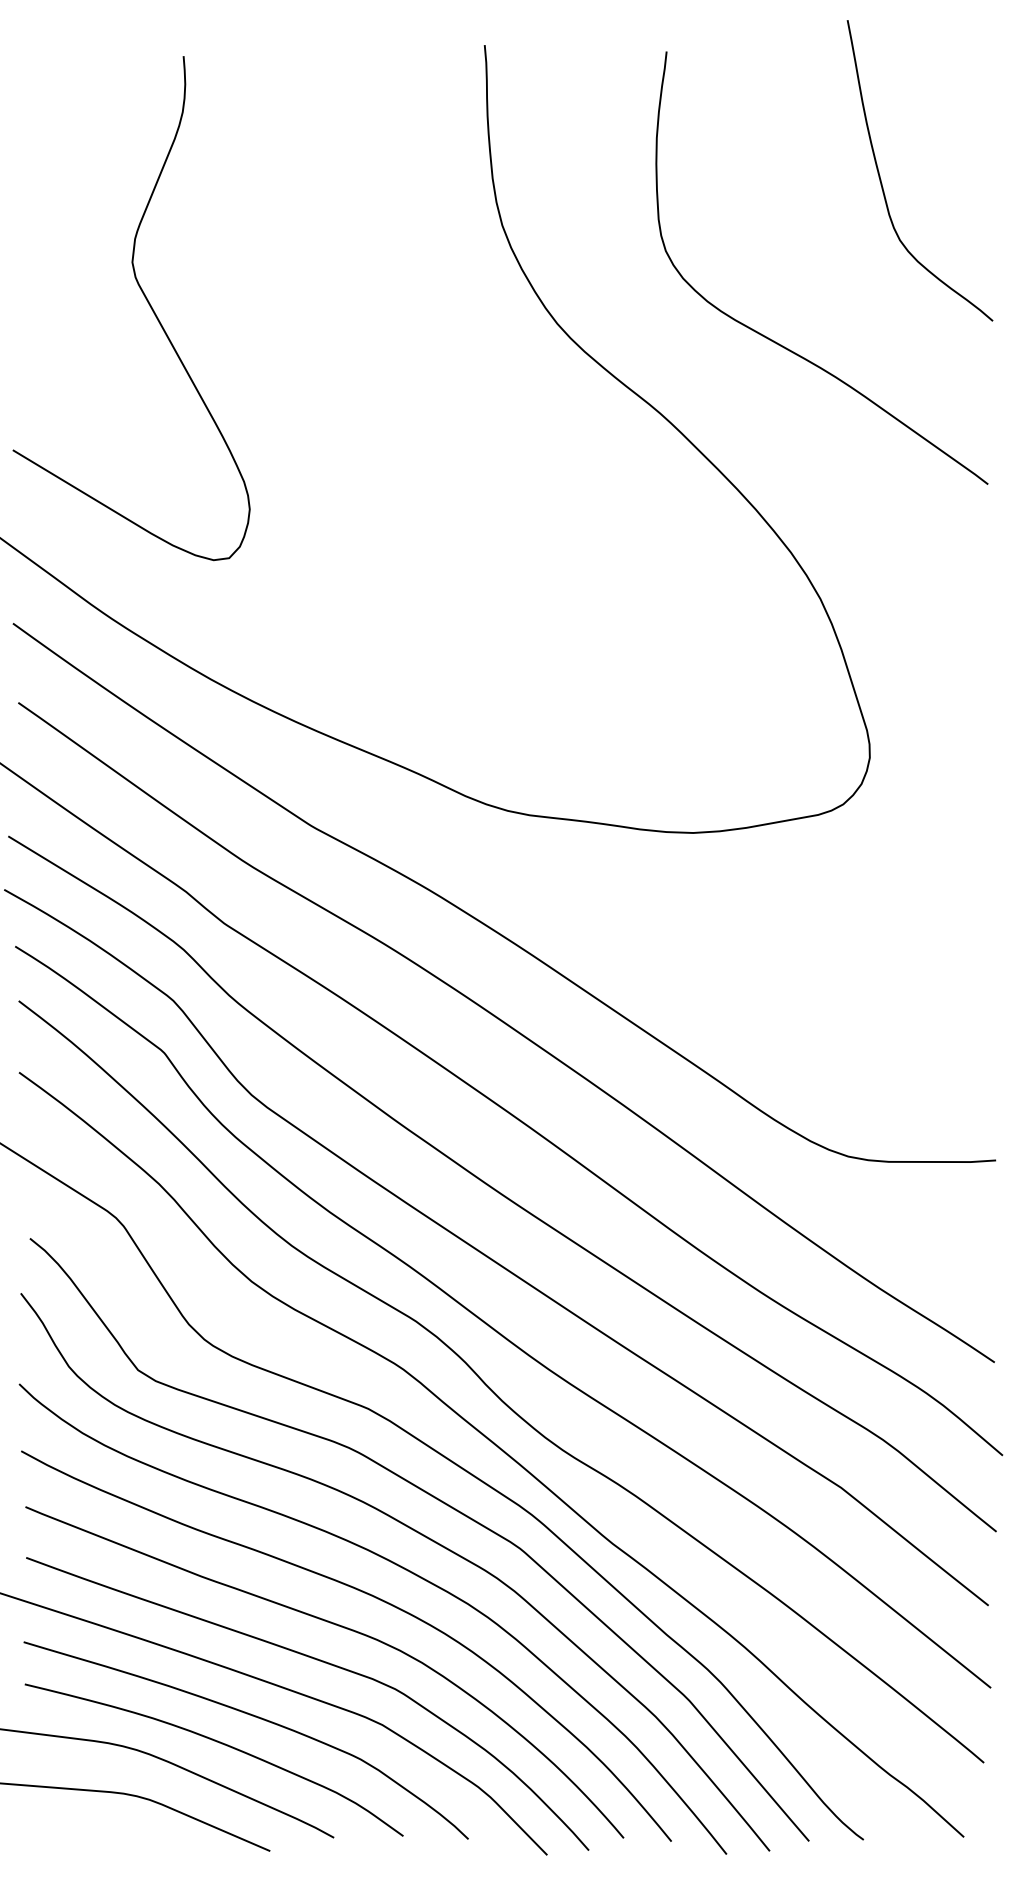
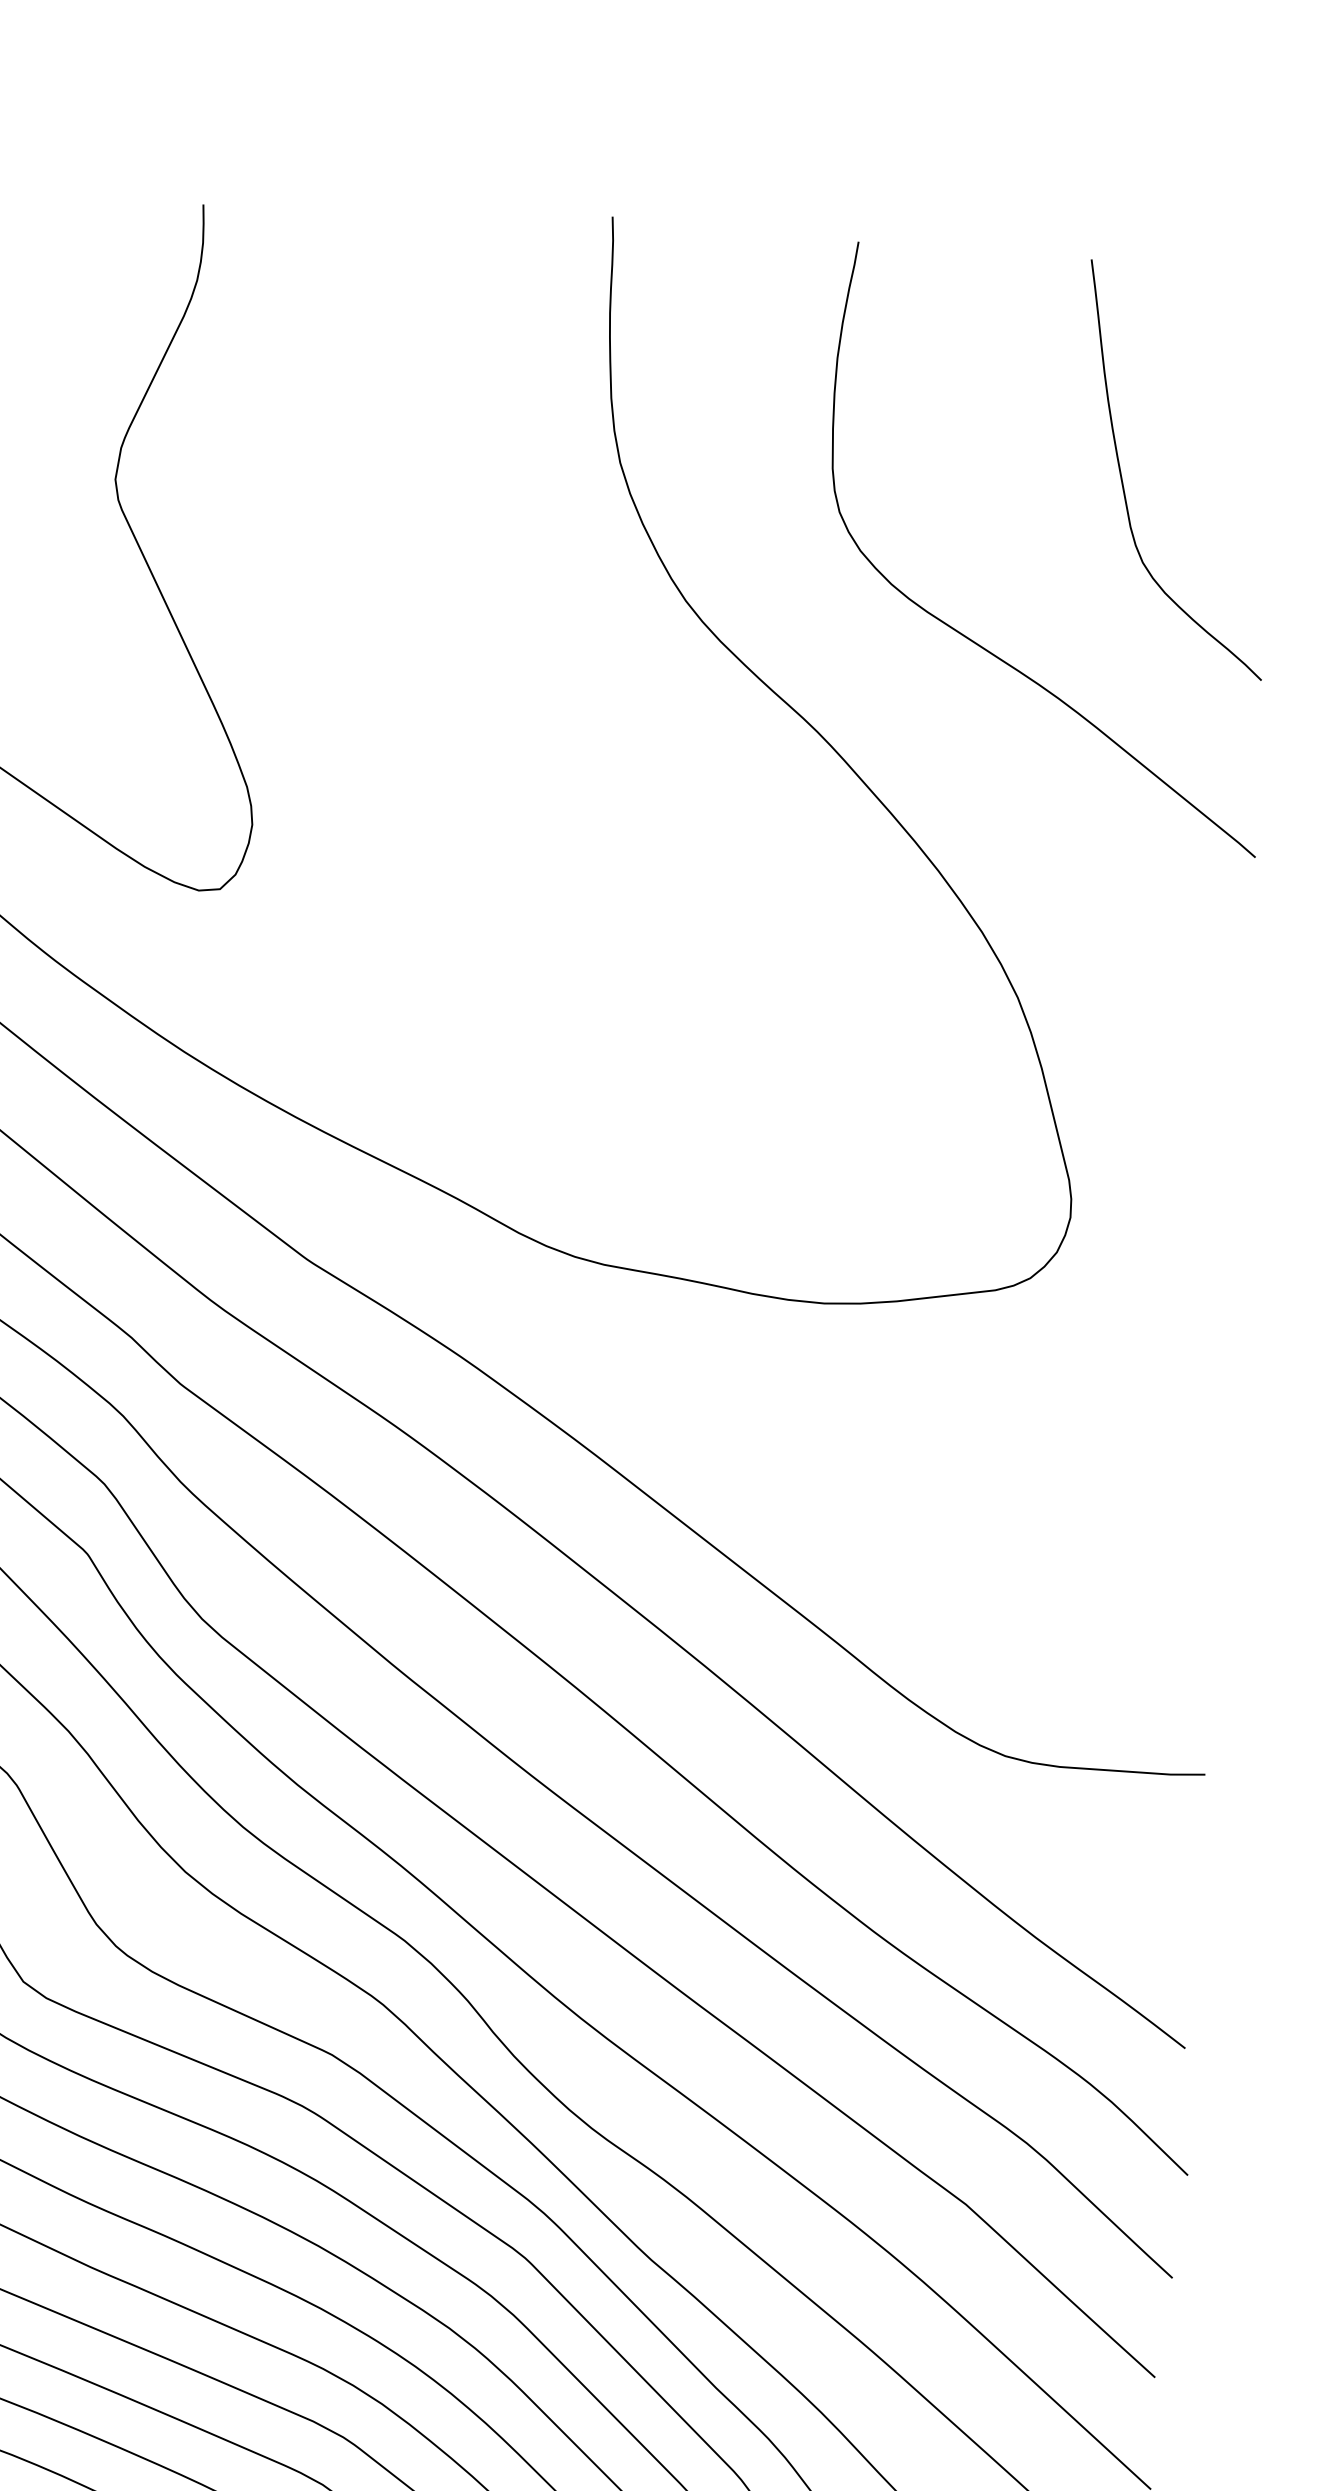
curve: (881, 179) -> (1123, 478), moved

